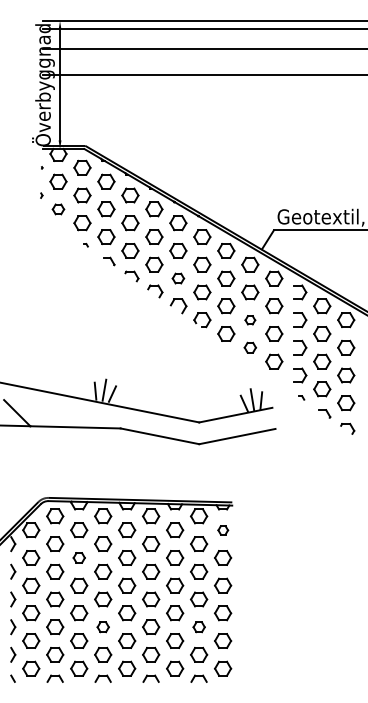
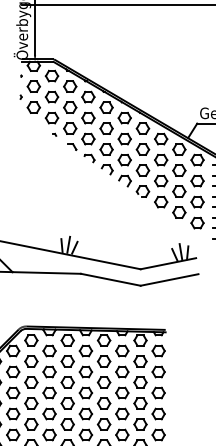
part: (58, 209) -> (33, 107), size x1.43
part: (178, 278) -> (124, 160), size x1.43
part: (250, 320) -> (179, 191), size x1.67
part: (250, 347) -> (179, 212), size x1.43
part: (223, 530) -> (159, 351), size x1.67
part: (79, 557) -> (49, 371), size x1.43
part: (103, 627) -> (68, 424), size x1.43
part: (199, 627) -> (140, 424), size x1.43

